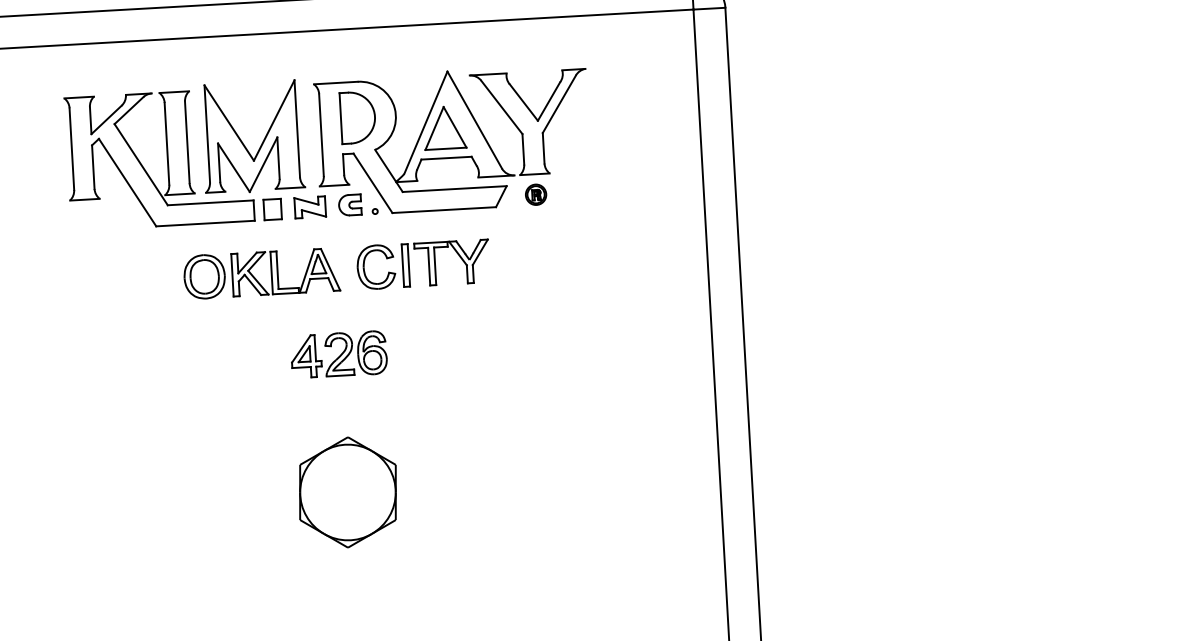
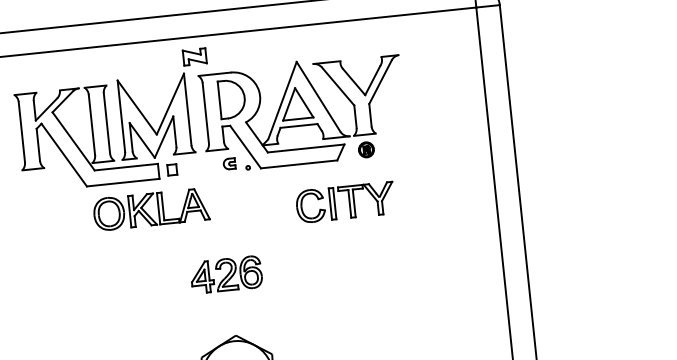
part: (350, 204) -> (229, 163), size x0.7
part: (310, 207) -> (195, 57), moved
part: (272, 209) -> (172, 169), size x0.7
part: (422, 263) -> (344, 201), moved
part: (256, 278) -> (147, 213), moved

